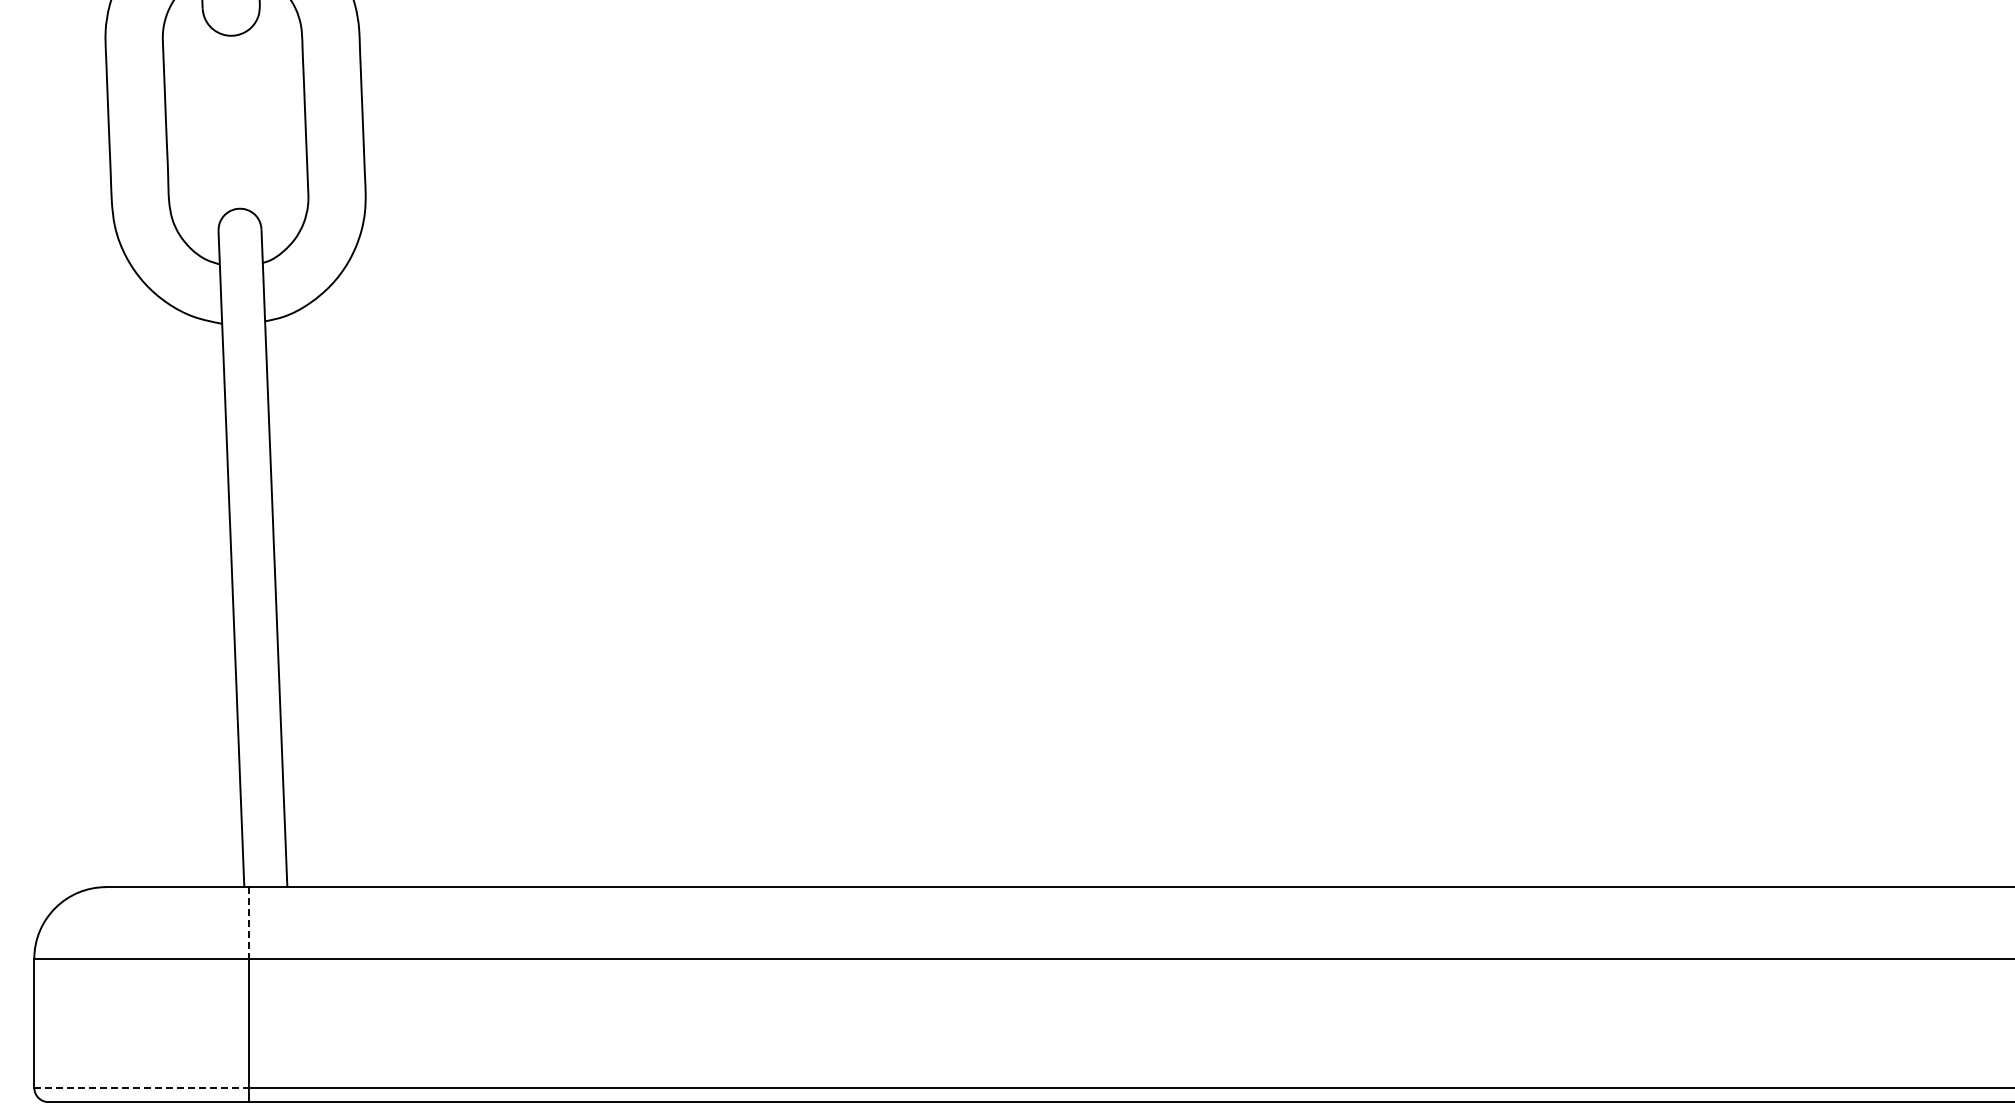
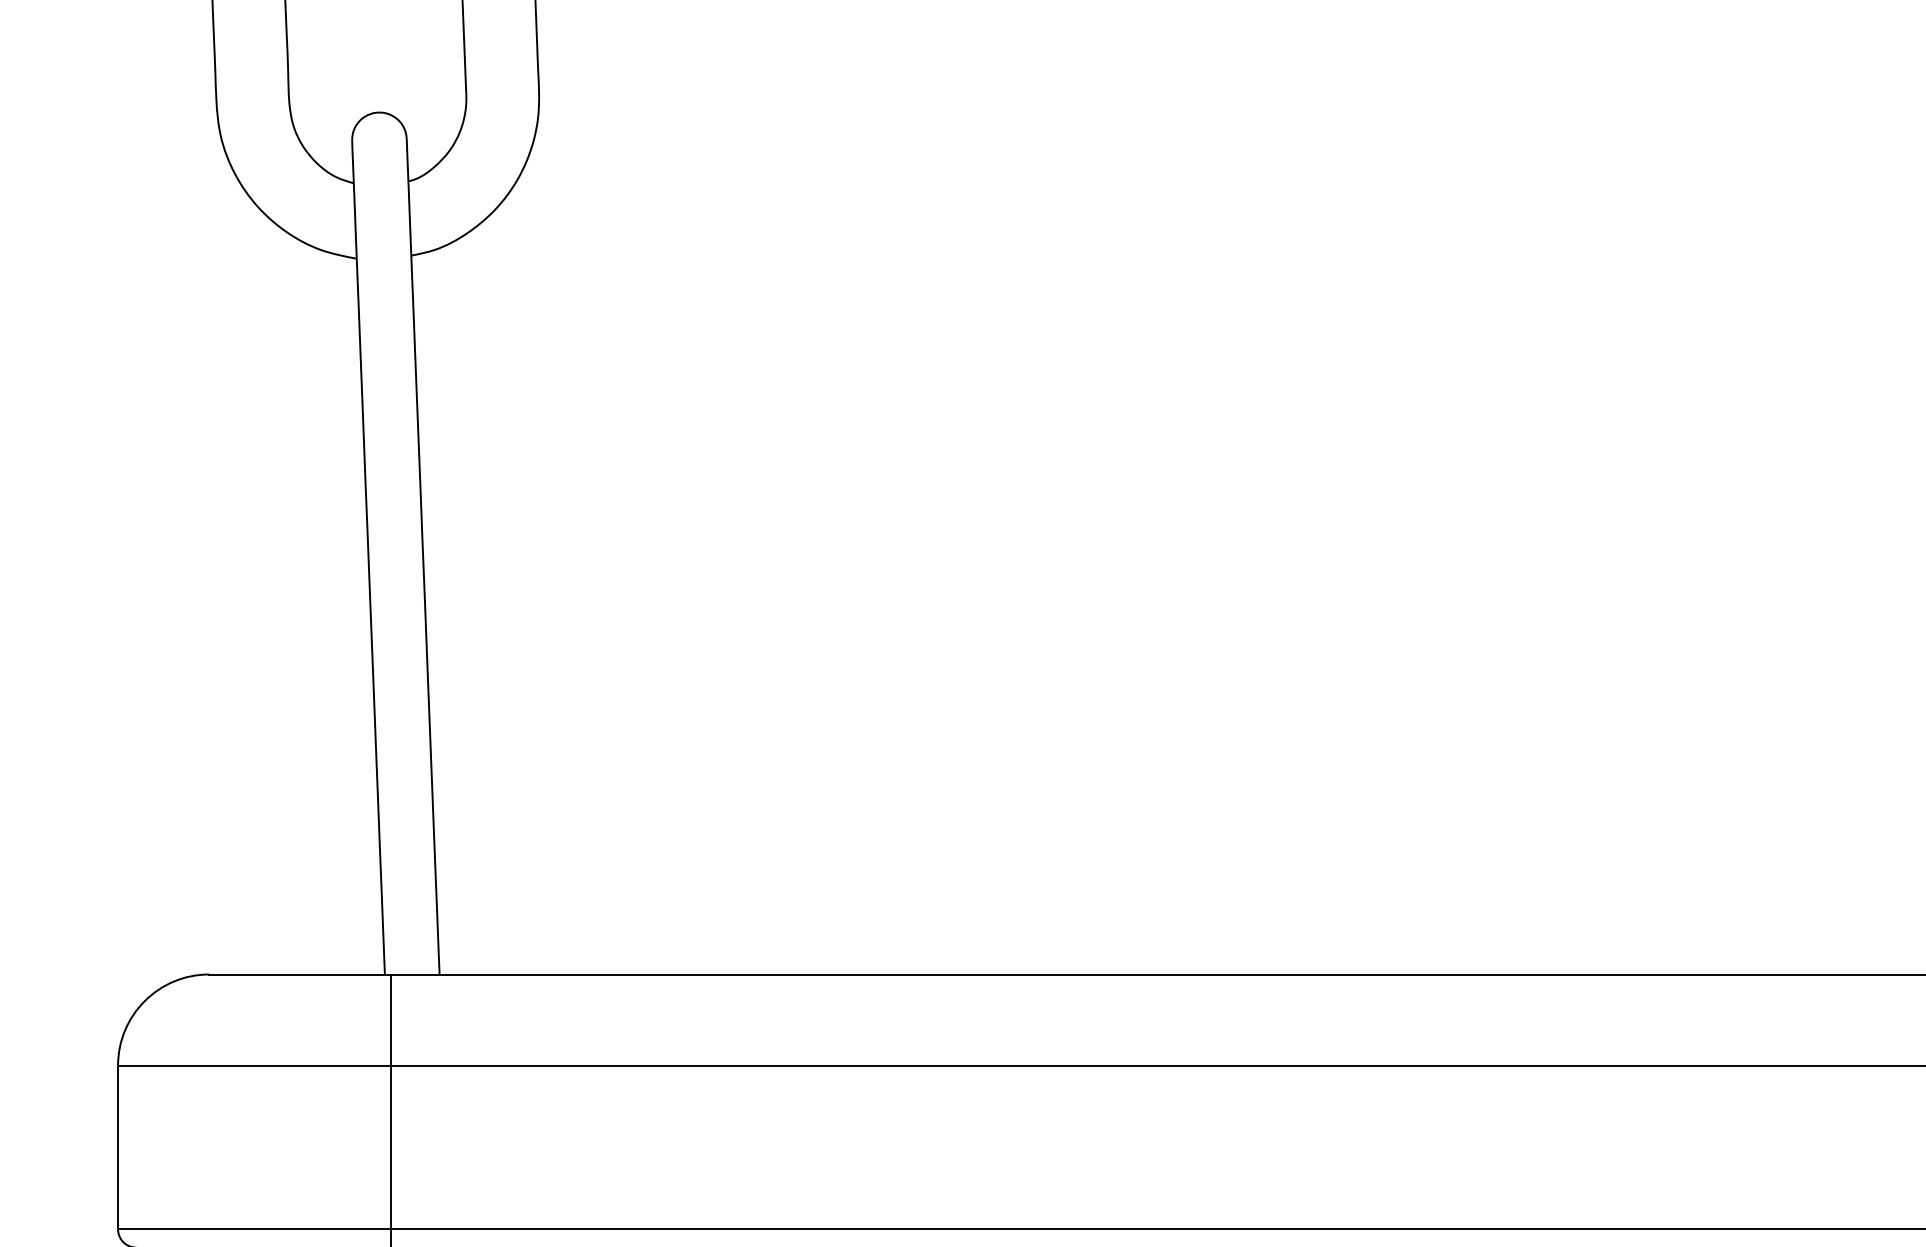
line: (249, 922) -> (391, 1019), dashed -> solid
line: (142, 1087) -> (255, 1229), dashed -> solid

